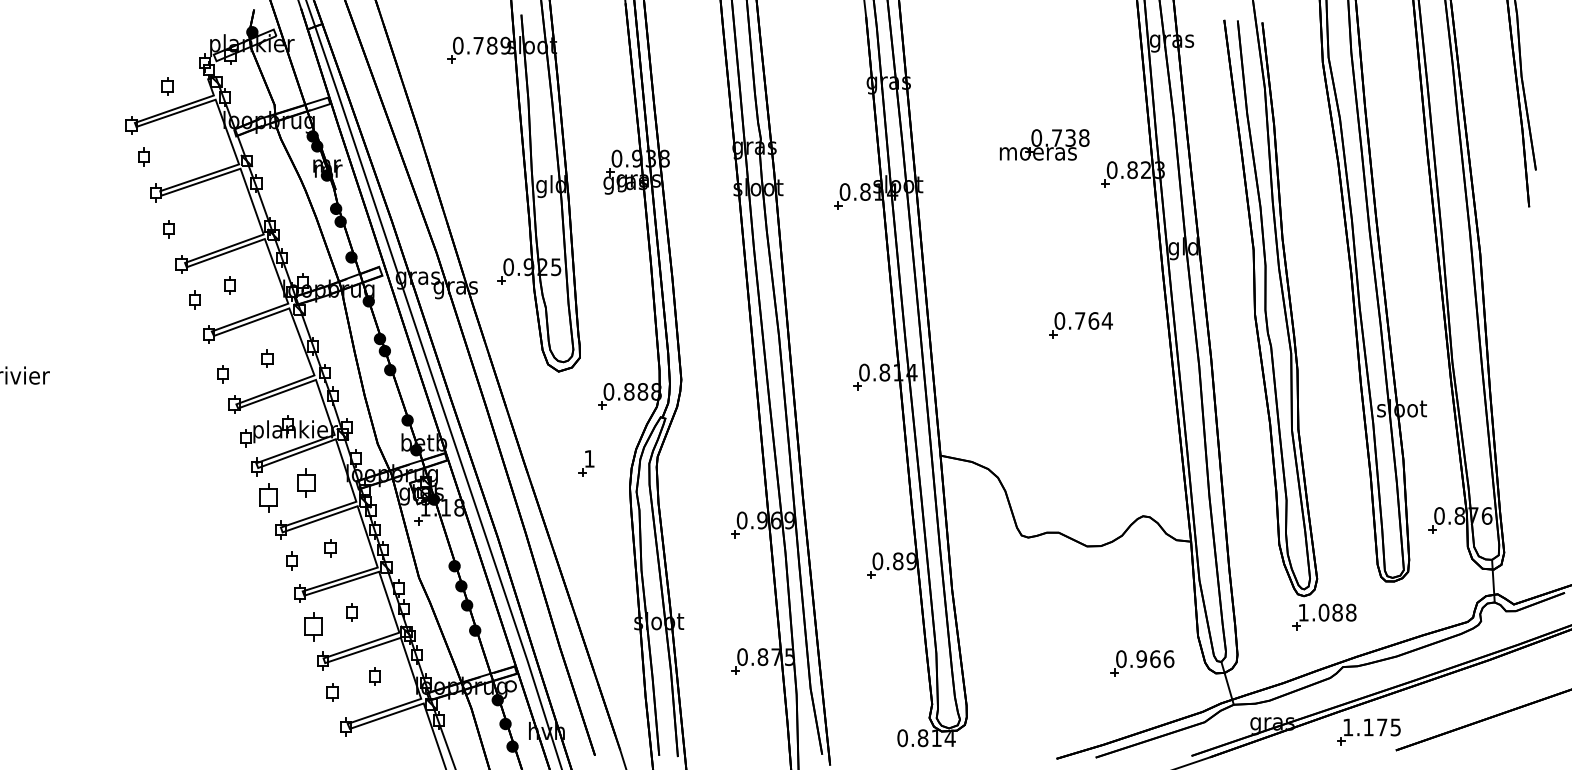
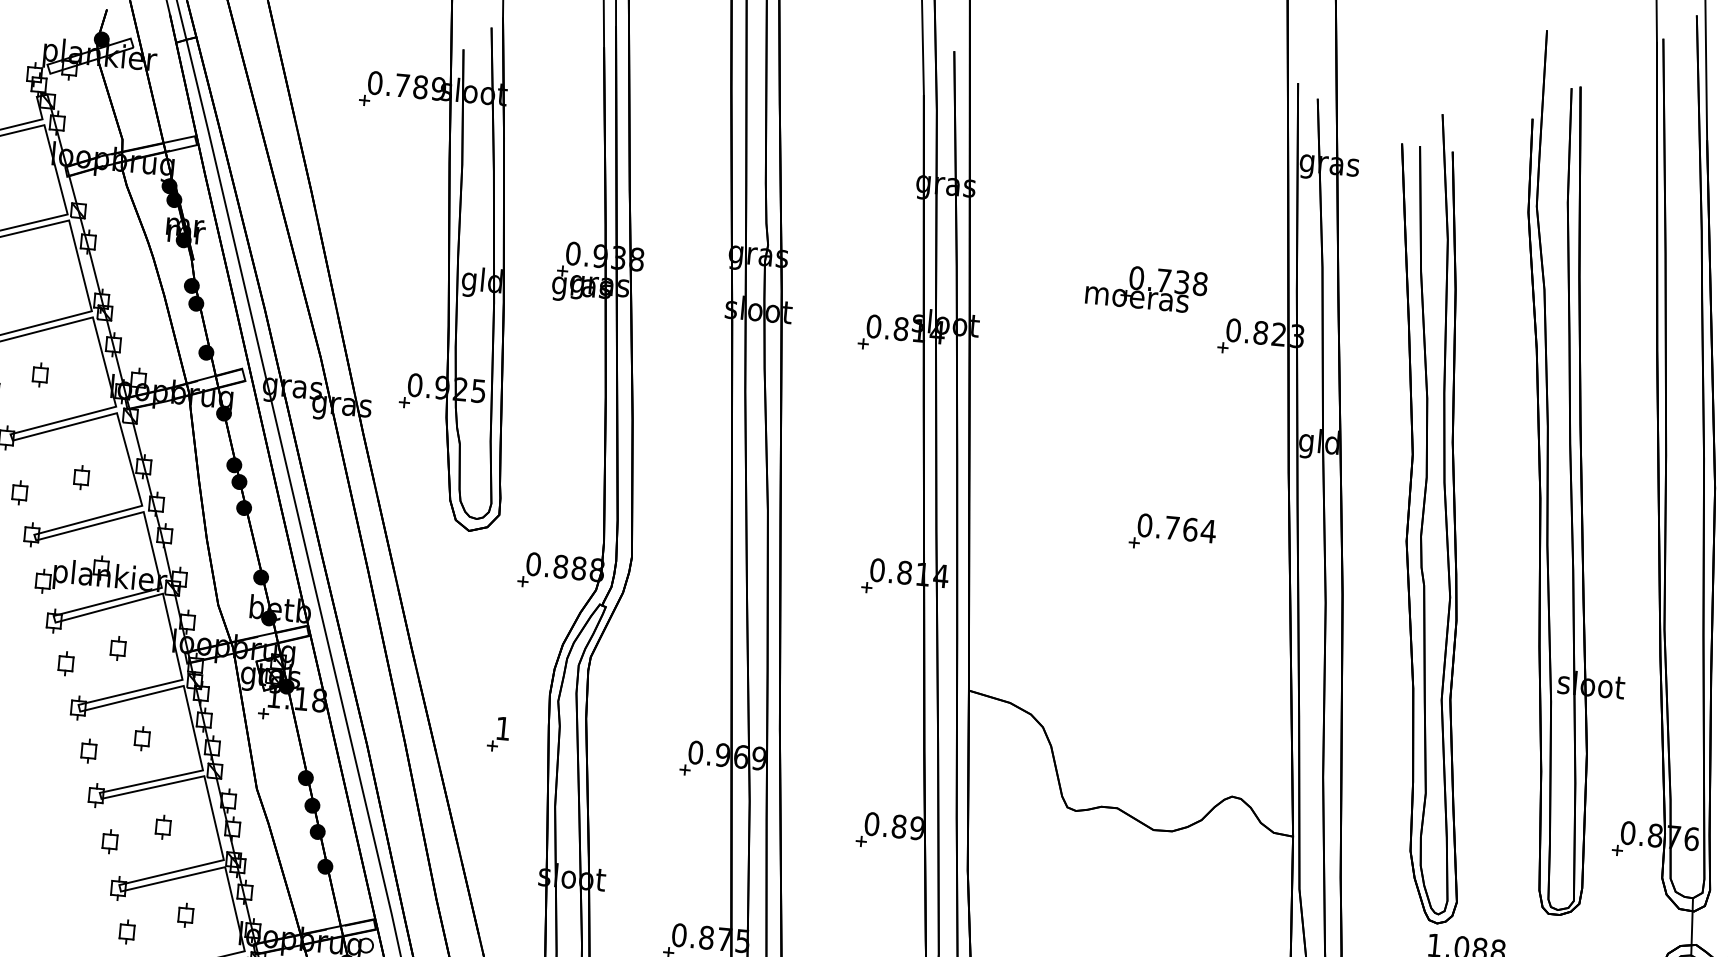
part: (586, 463) -> (498, 734), moved
part: (306, 482) -> (118, 647), size x0.62
part: (268, 497) -> (65, 663), size x0.62
part: (313, 626) -> (109, 841), size x0.62

